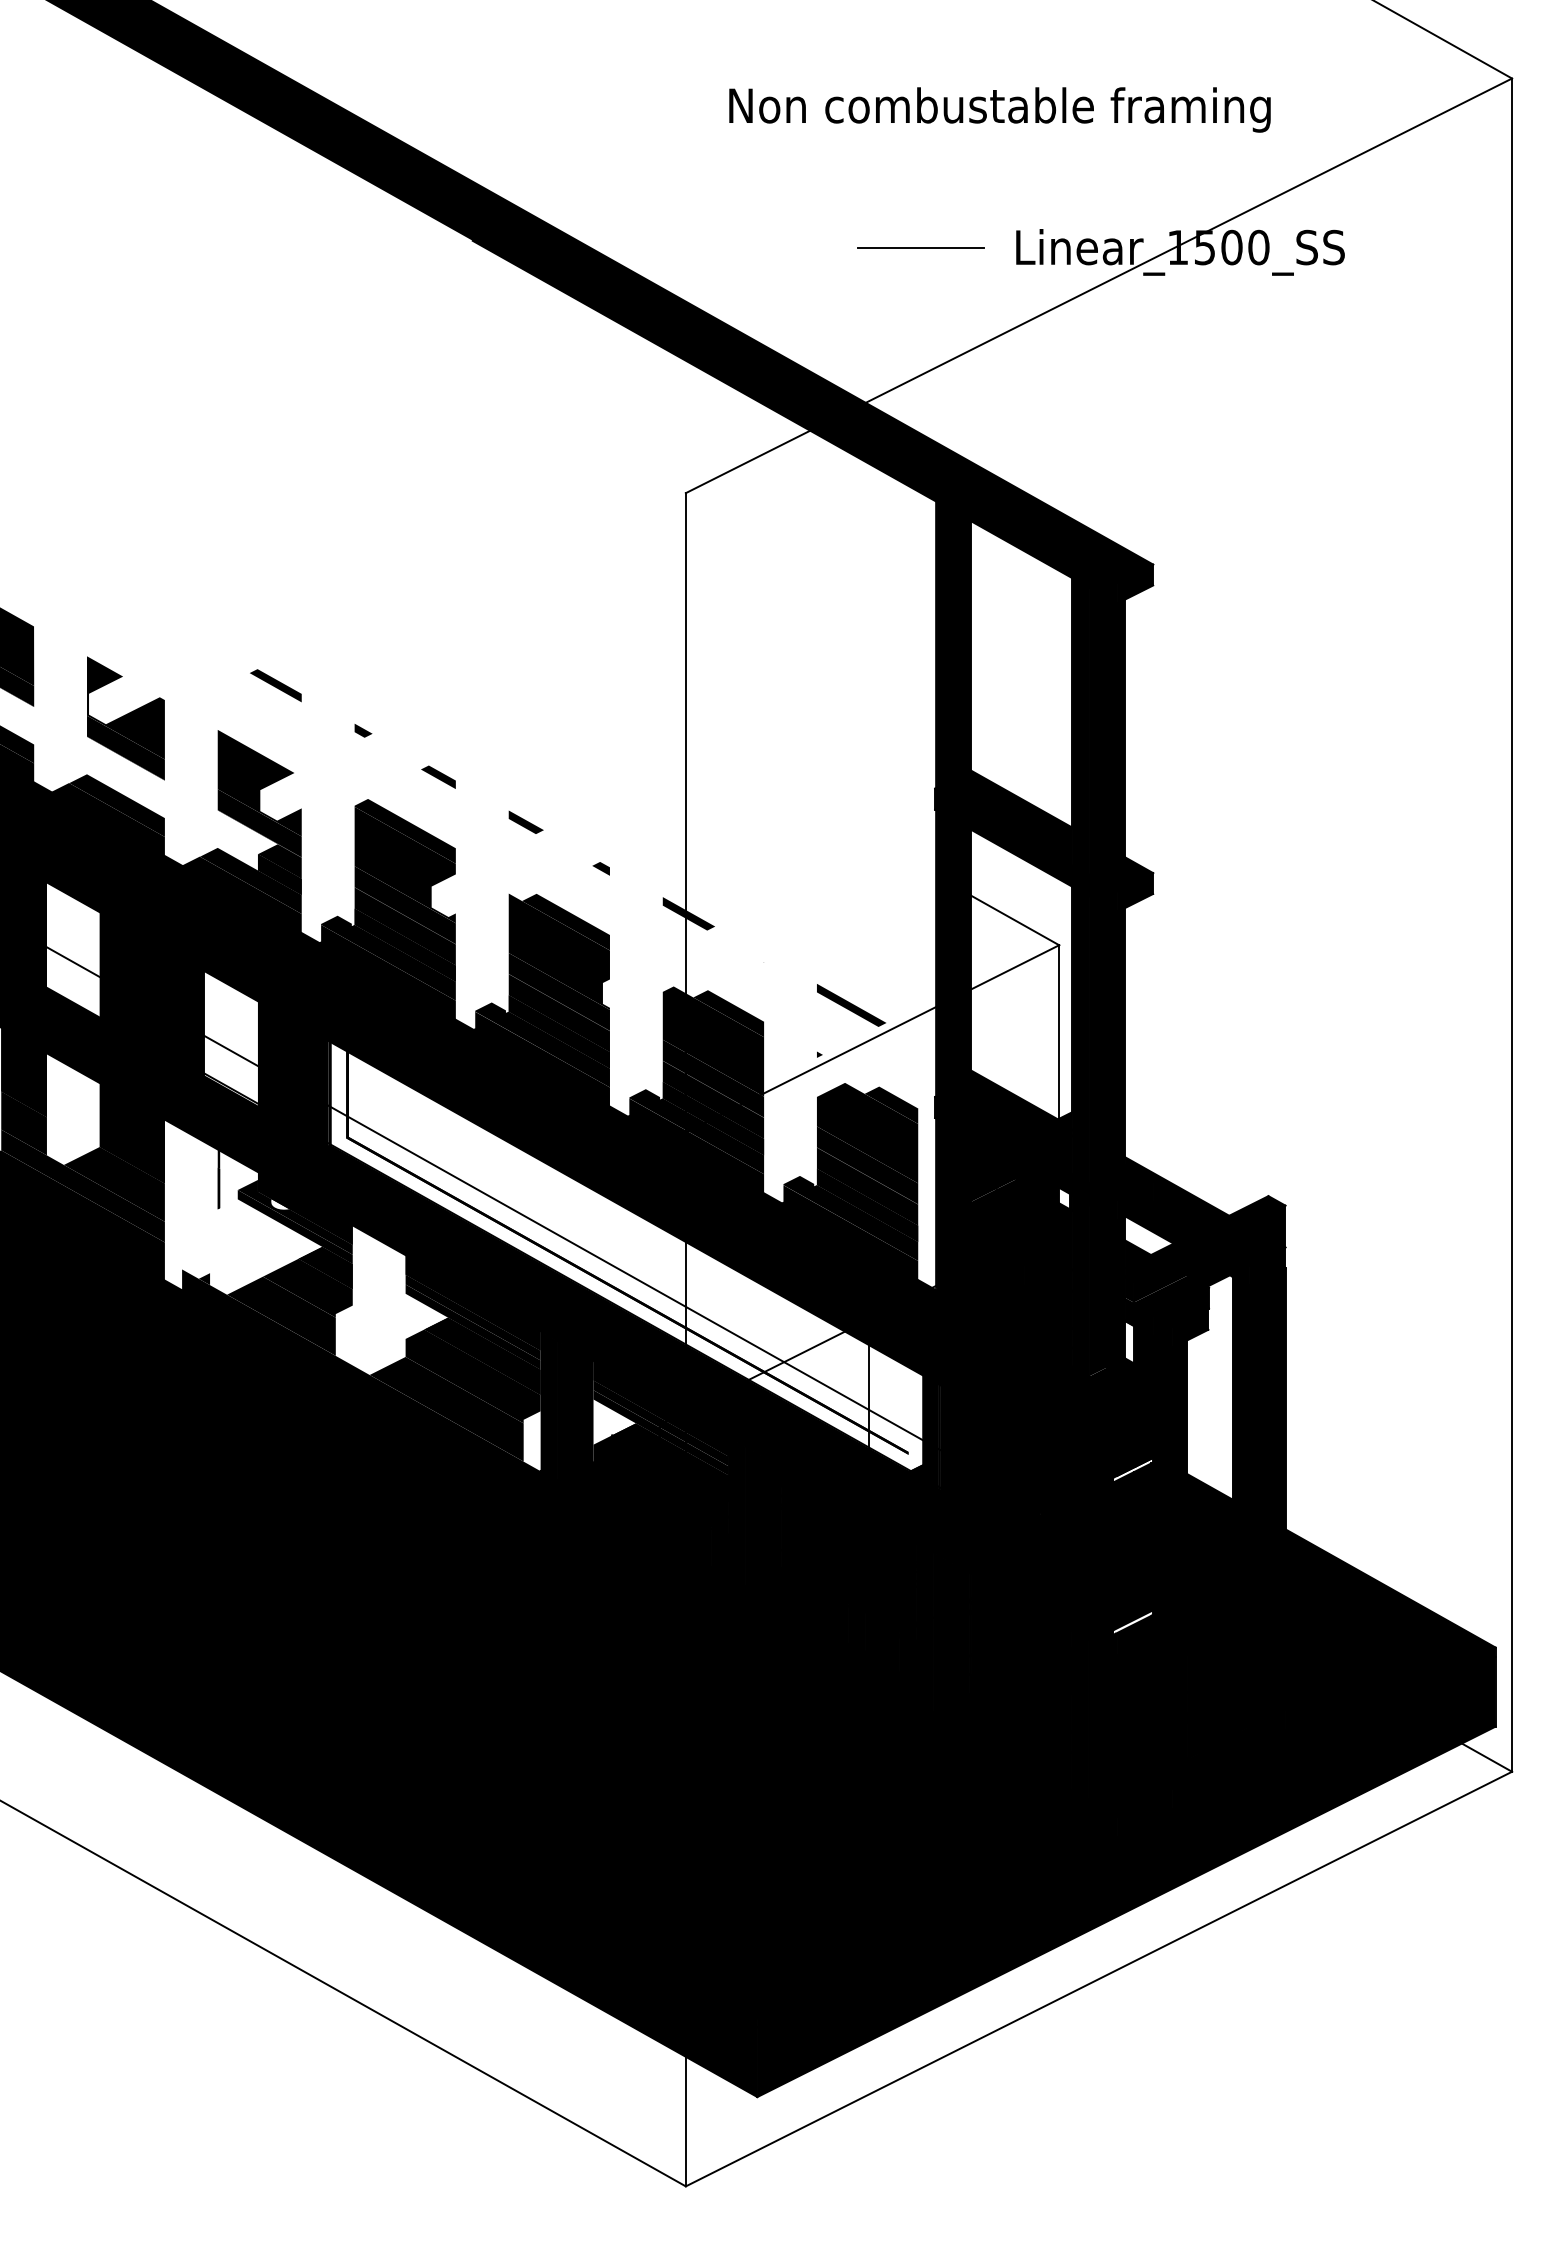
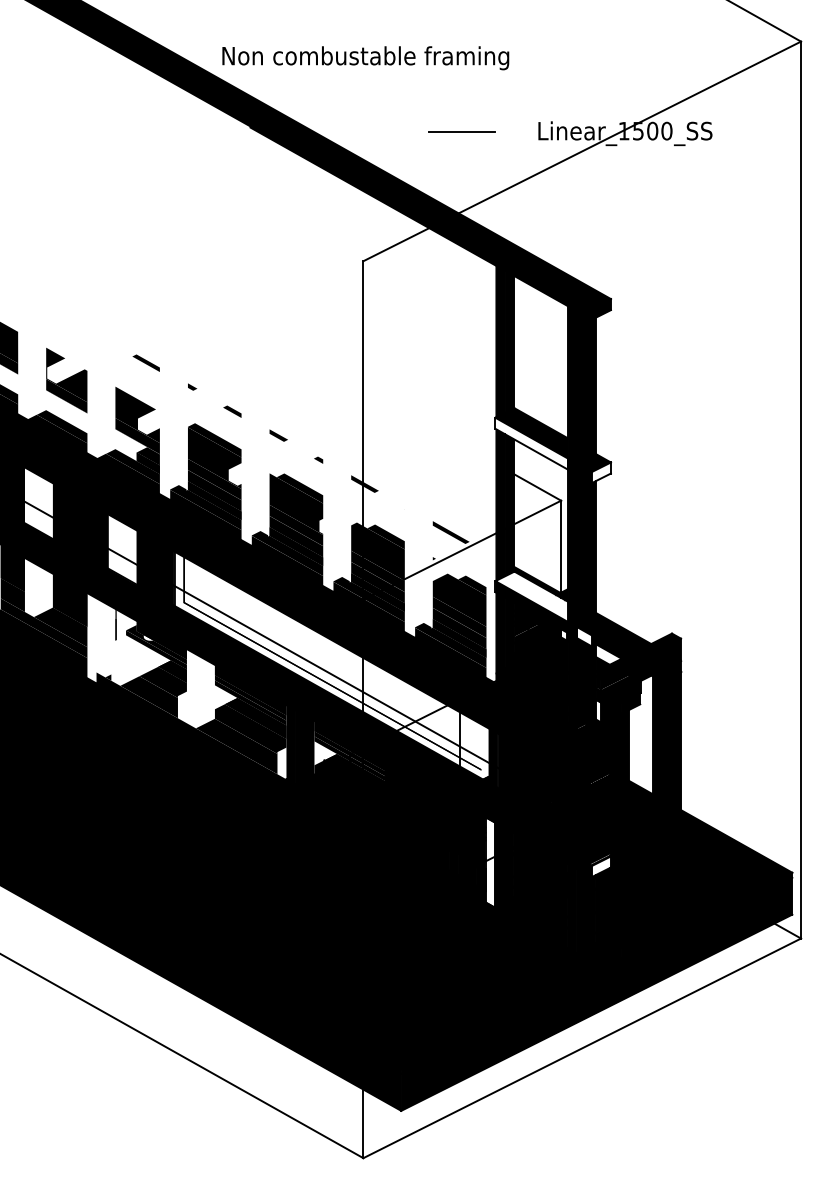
text: (999, 110) -> (365, 58), moved
line: (920, 248) -> (461, 131), moved
fill: (1003, 837) -> (531, 443), removed
fill: (1133, 891) -> (600, 472), removed
fill: (1003, 1126) -> (531, 596), removed
fill: (1103, 1201) -> (584, 636), removed
fill: (923, 1628) -> (489, 862), removed
fill: (1133, 1635) -> (600, 866), removed

